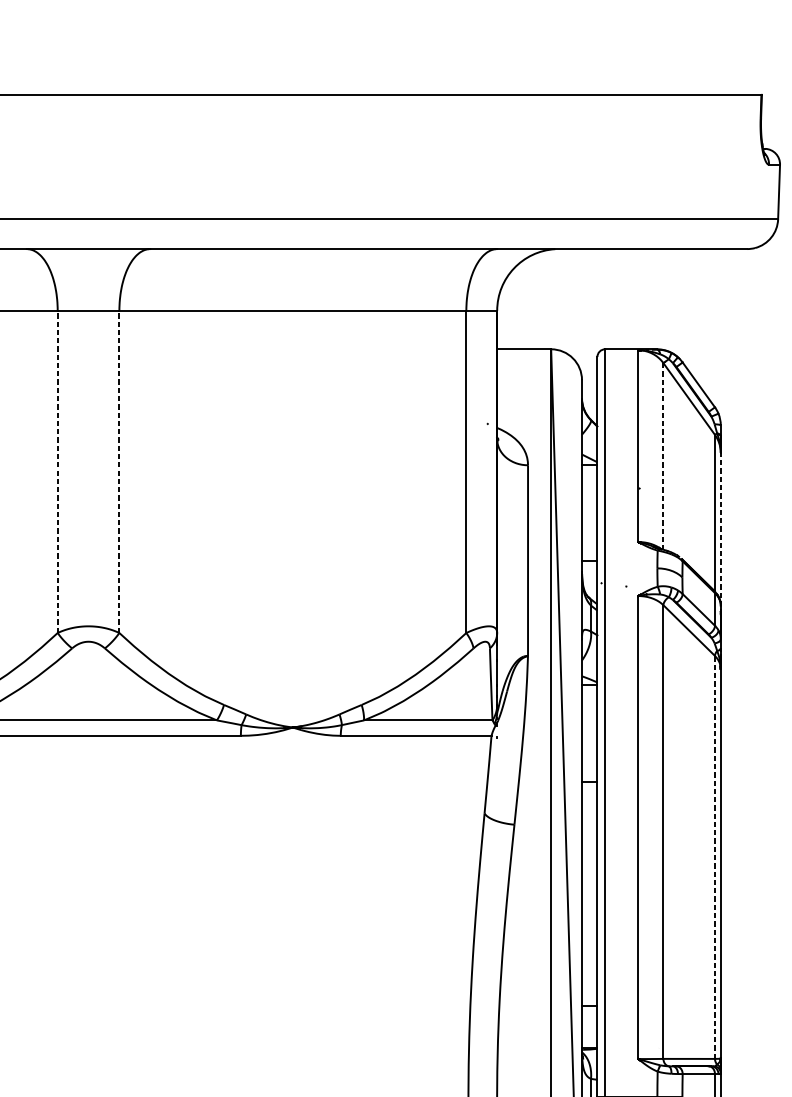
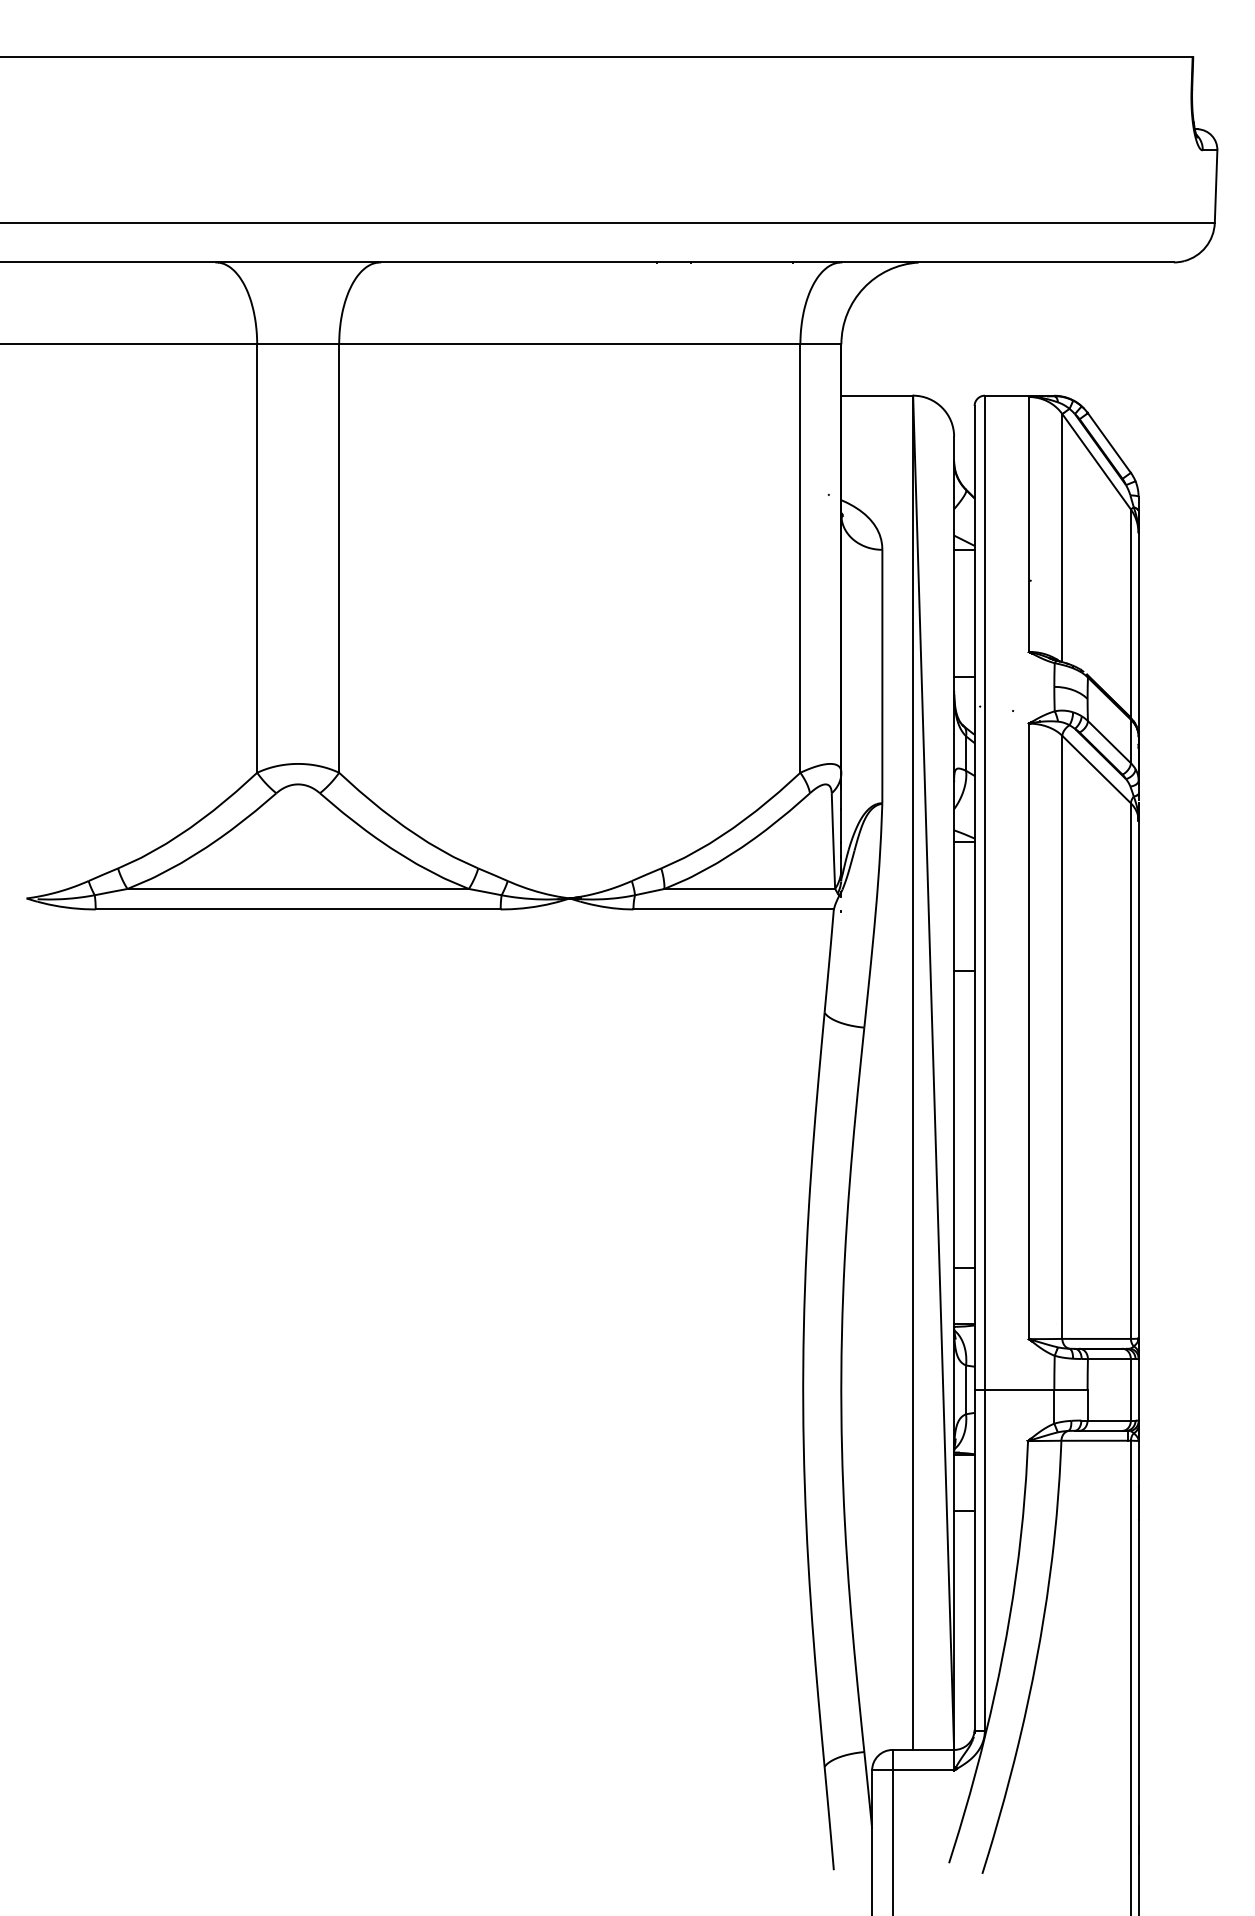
line: (663, 456) -> (1062, 538), dashed -> solid
line: (57, 471) -> (257, 558), dashed -> solid
line: (119, 471) -> (339, 558), dashed -> solid
line: (720, 533) -> (1138, 640), dashed -> solid
line: (714, 857) -> (1130, 1071), dashed -> solid

